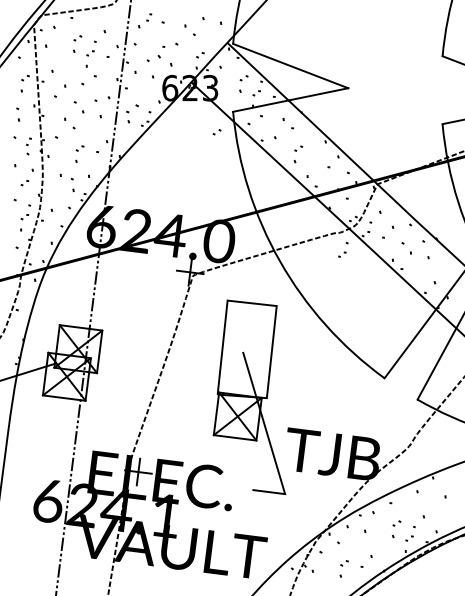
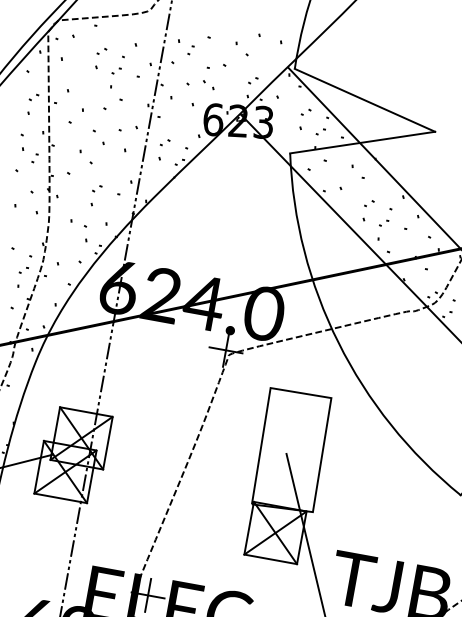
part: (149, 17) -> (191, 50), moved
part: (164, 60) -> (208, 84), size x0.62
part: (132, 108) -> (165, 142), size x0.62
part: (216, 132) -> (268, 178), removed
part: (28, 141) -> (34, 157), moved
part: (24, 183) -> (25, 228), removed
part: (343, 249) -> (385, 216), moved

